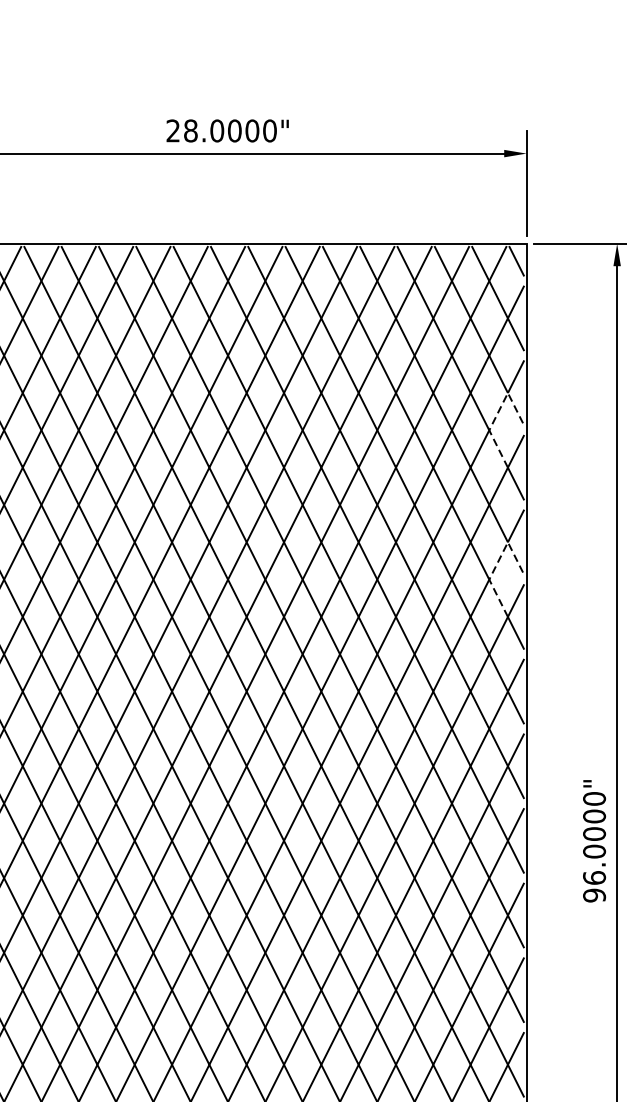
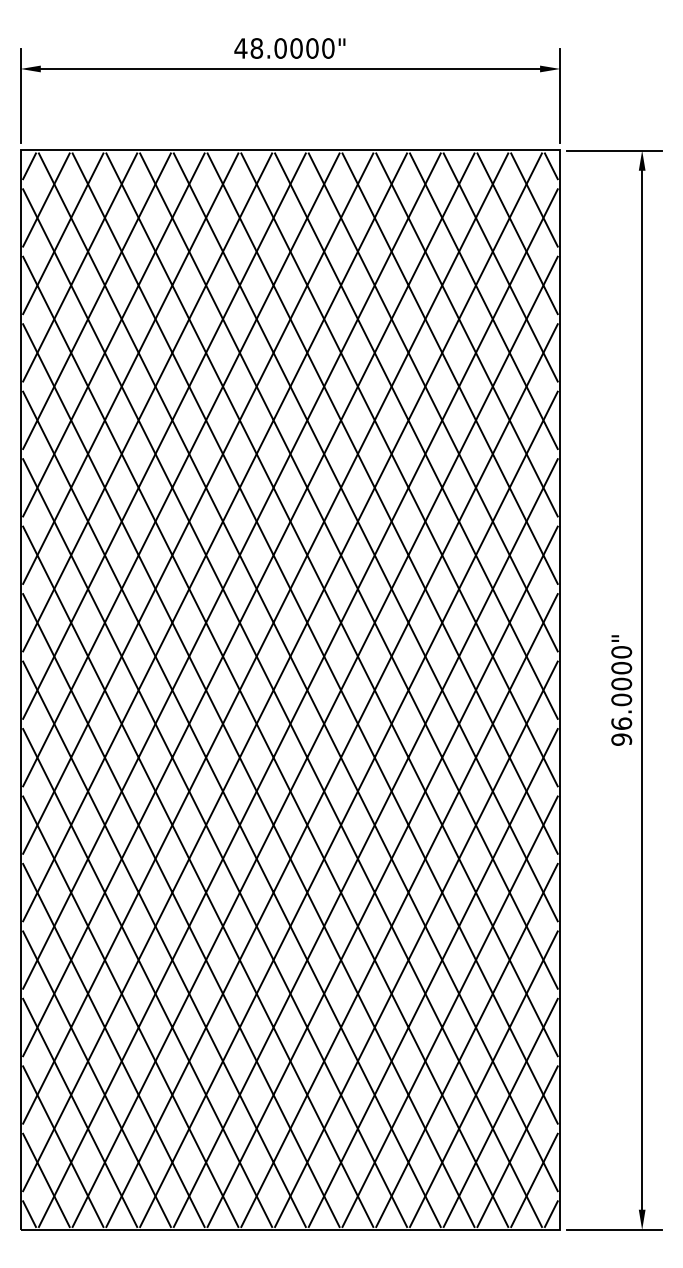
text: (172, 130) -> (240, 48), 28.0000" -> 48.0000"
line: (498, 414) -> (534, 304), dashed -> solid
line: (498, 563) -> (534, 439), dashed -> solid

